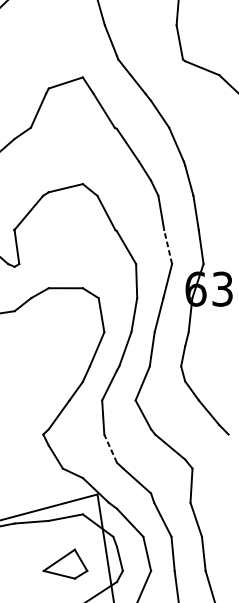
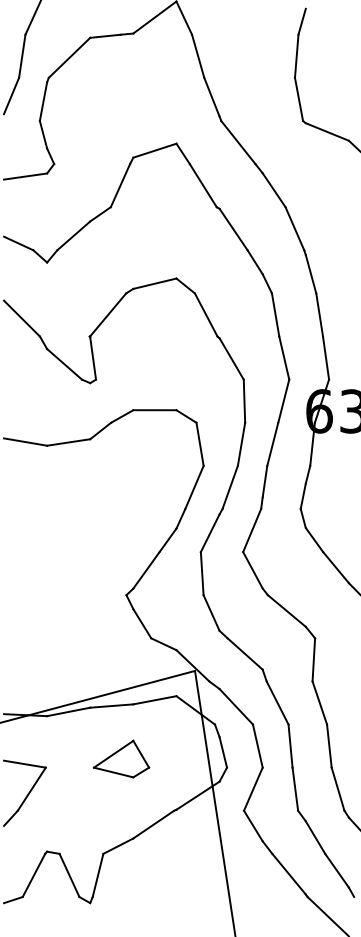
line: (168, 246) -> (284, 357), dashed -> solid
line: (110, 449) -> (211, 613), dashed -> solid
part: (65, 563) -> (121, 758), moved

